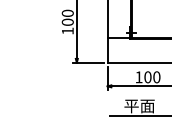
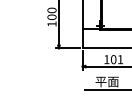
text: (156, 77) -> (120, 59), 100 -> 101

